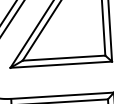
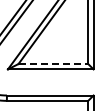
line: (64, 58) -> (53, 64), solid -> dashed

